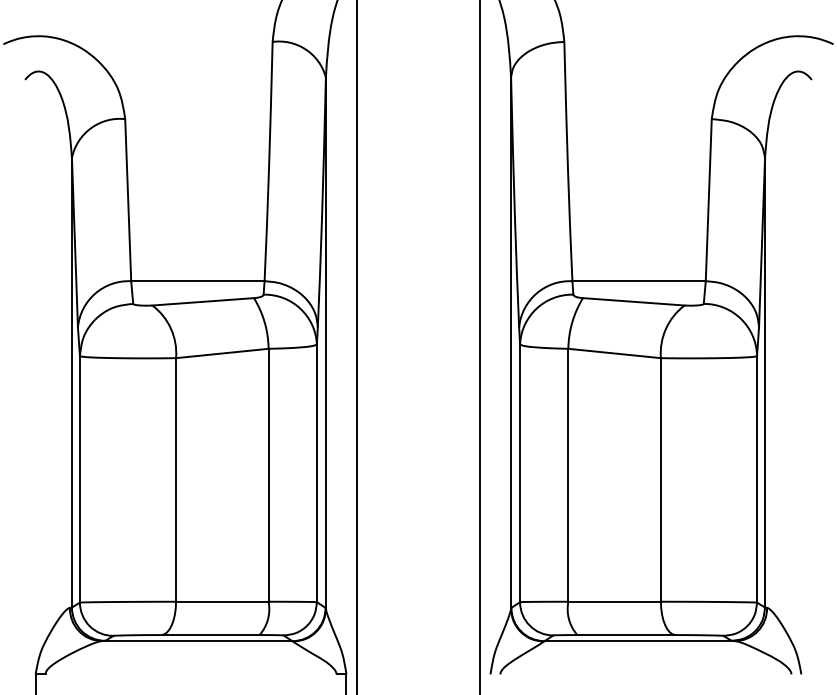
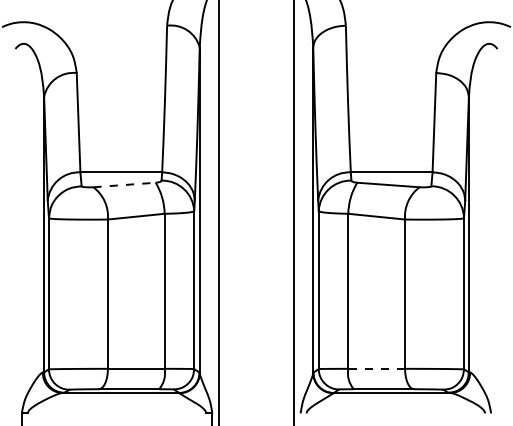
line: (204, 300) -> (125, 184), solid -> dashed
line: (615, 601) -> (377, 368), solid -> dashed

